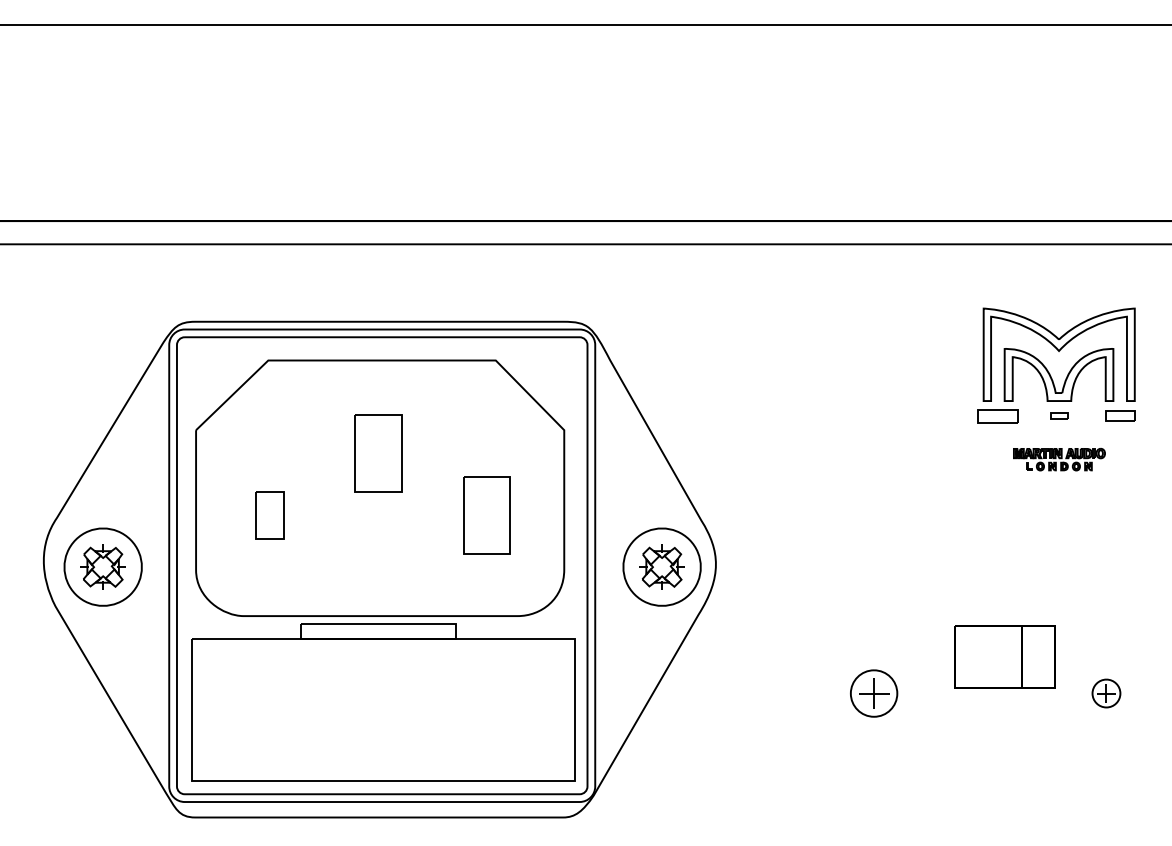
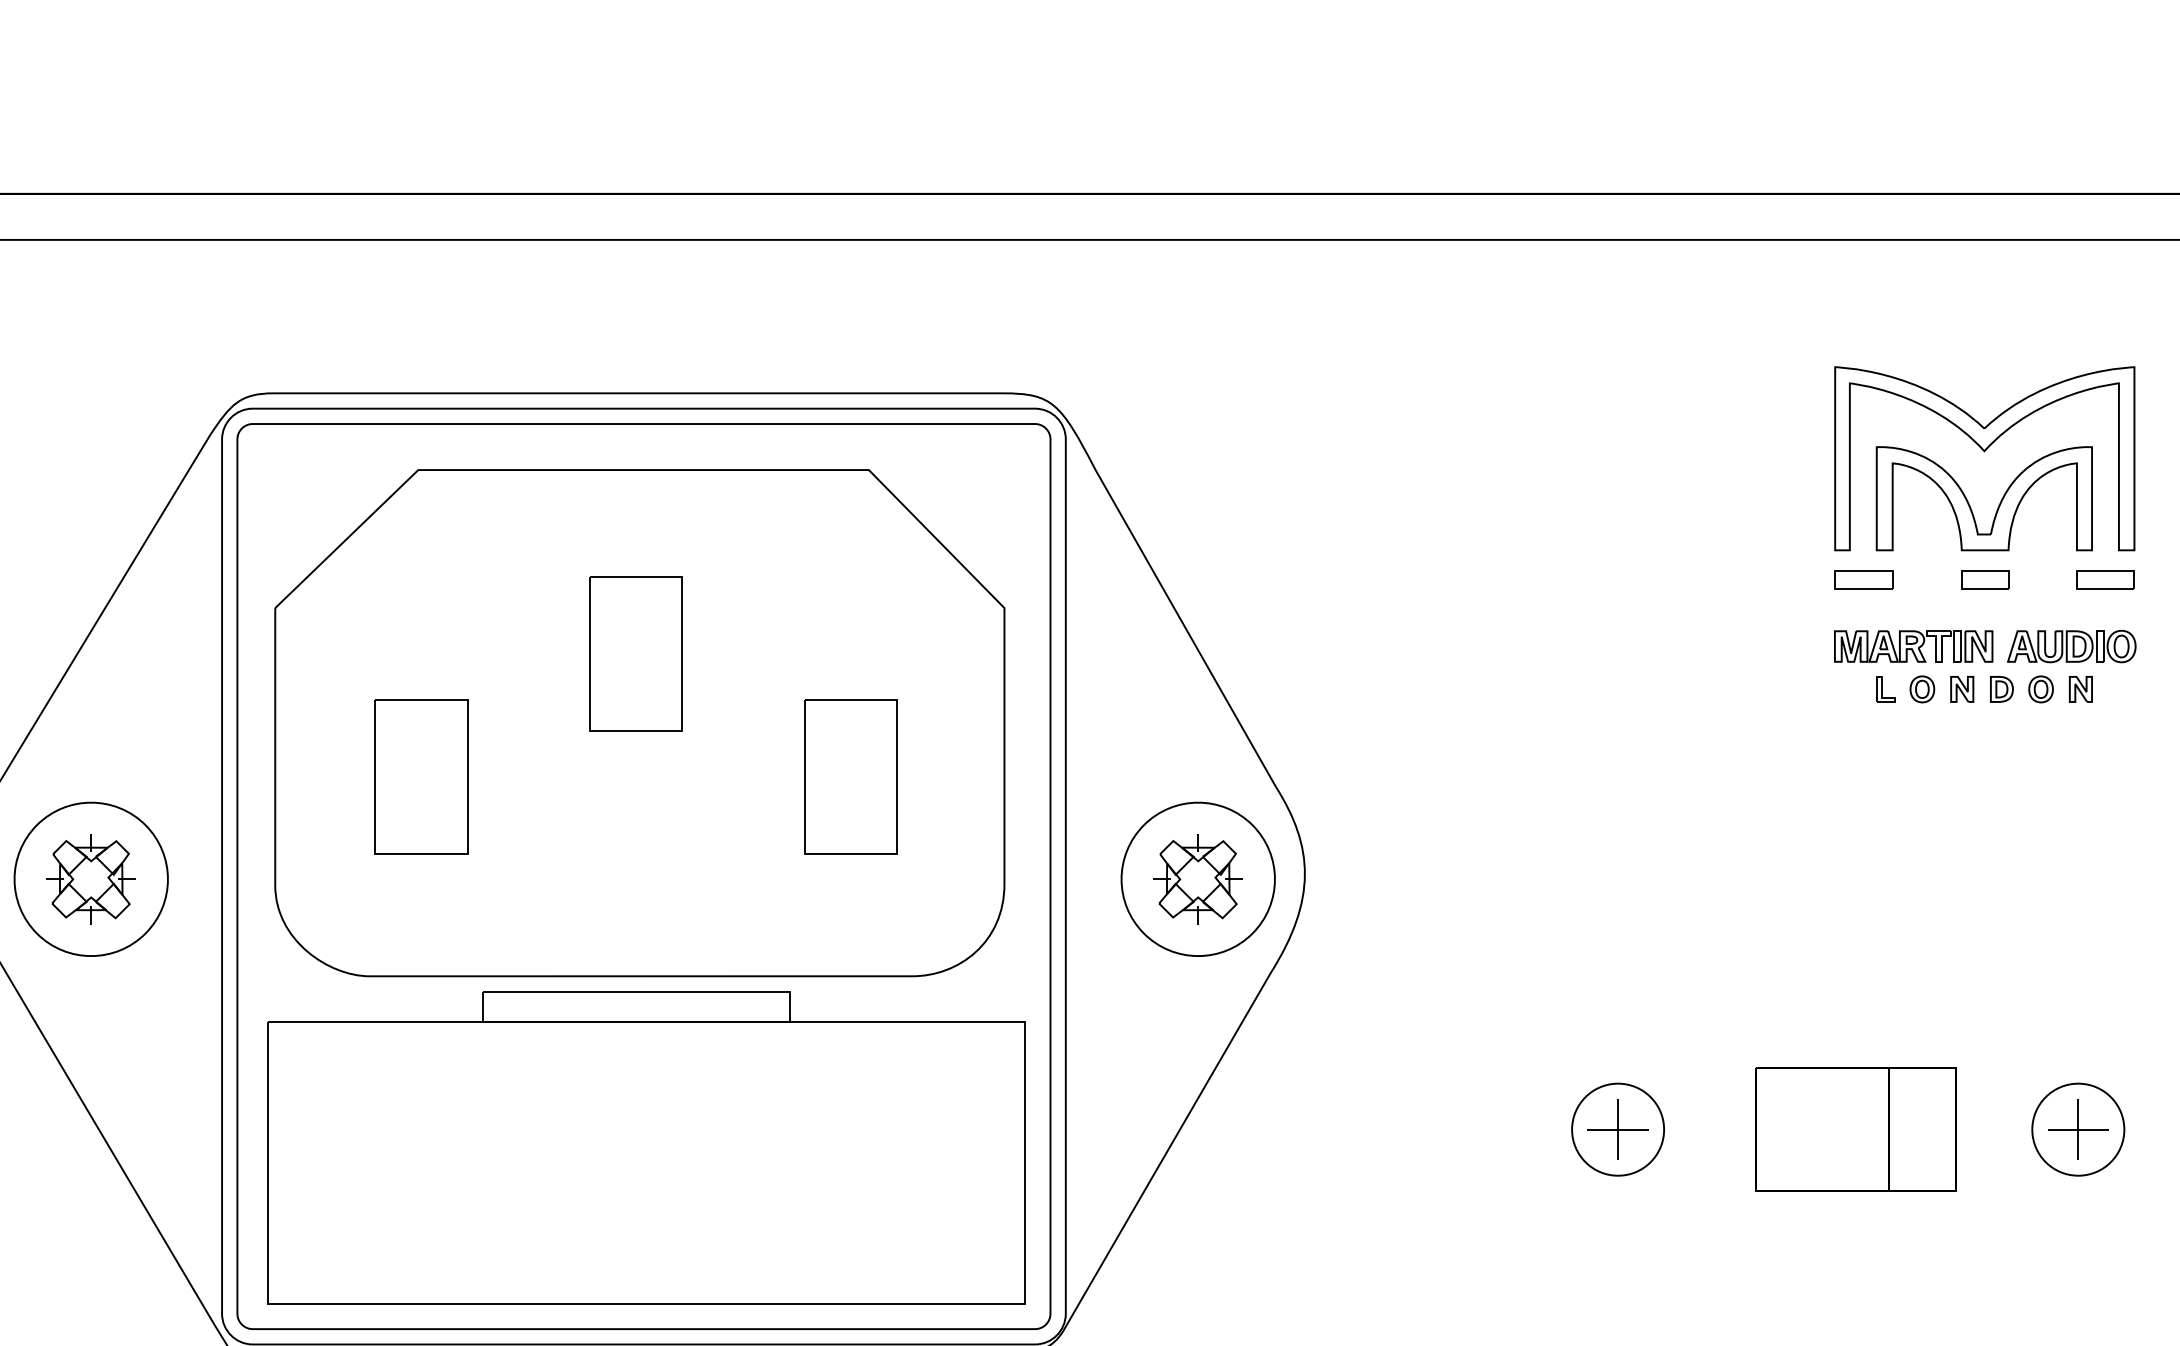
part: (998, 415) -> (1864, 578), size x0.71
part: (1059, 415) -> (1985, 578), size x1.43
part: (1059, 459) -> (1985, 666), size x1.67
part: (269, 515) -> (420, 777), size x1.67
part: (1004, 656) -> (1854, 1129), moved
part: (1106, 693) -> (2078, 1129), size x1.67

